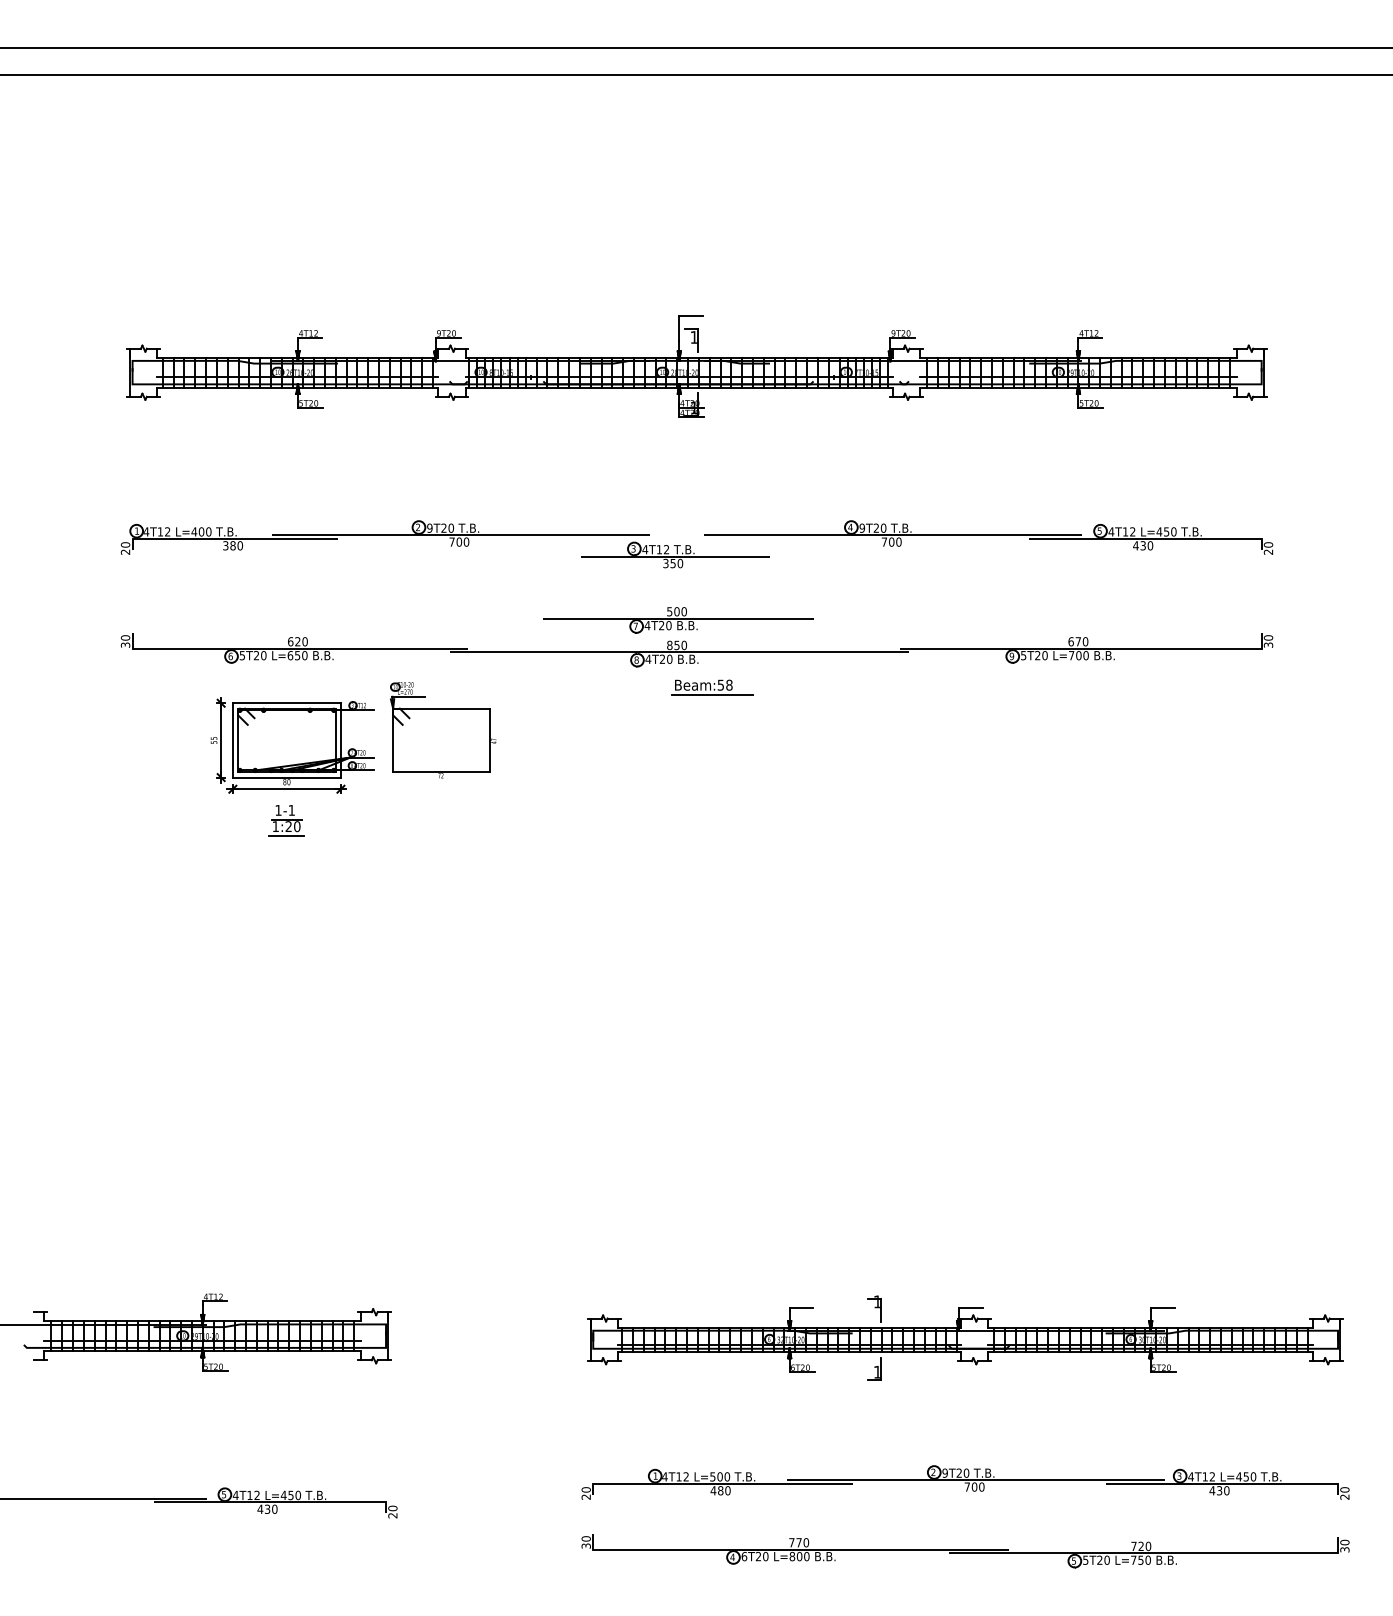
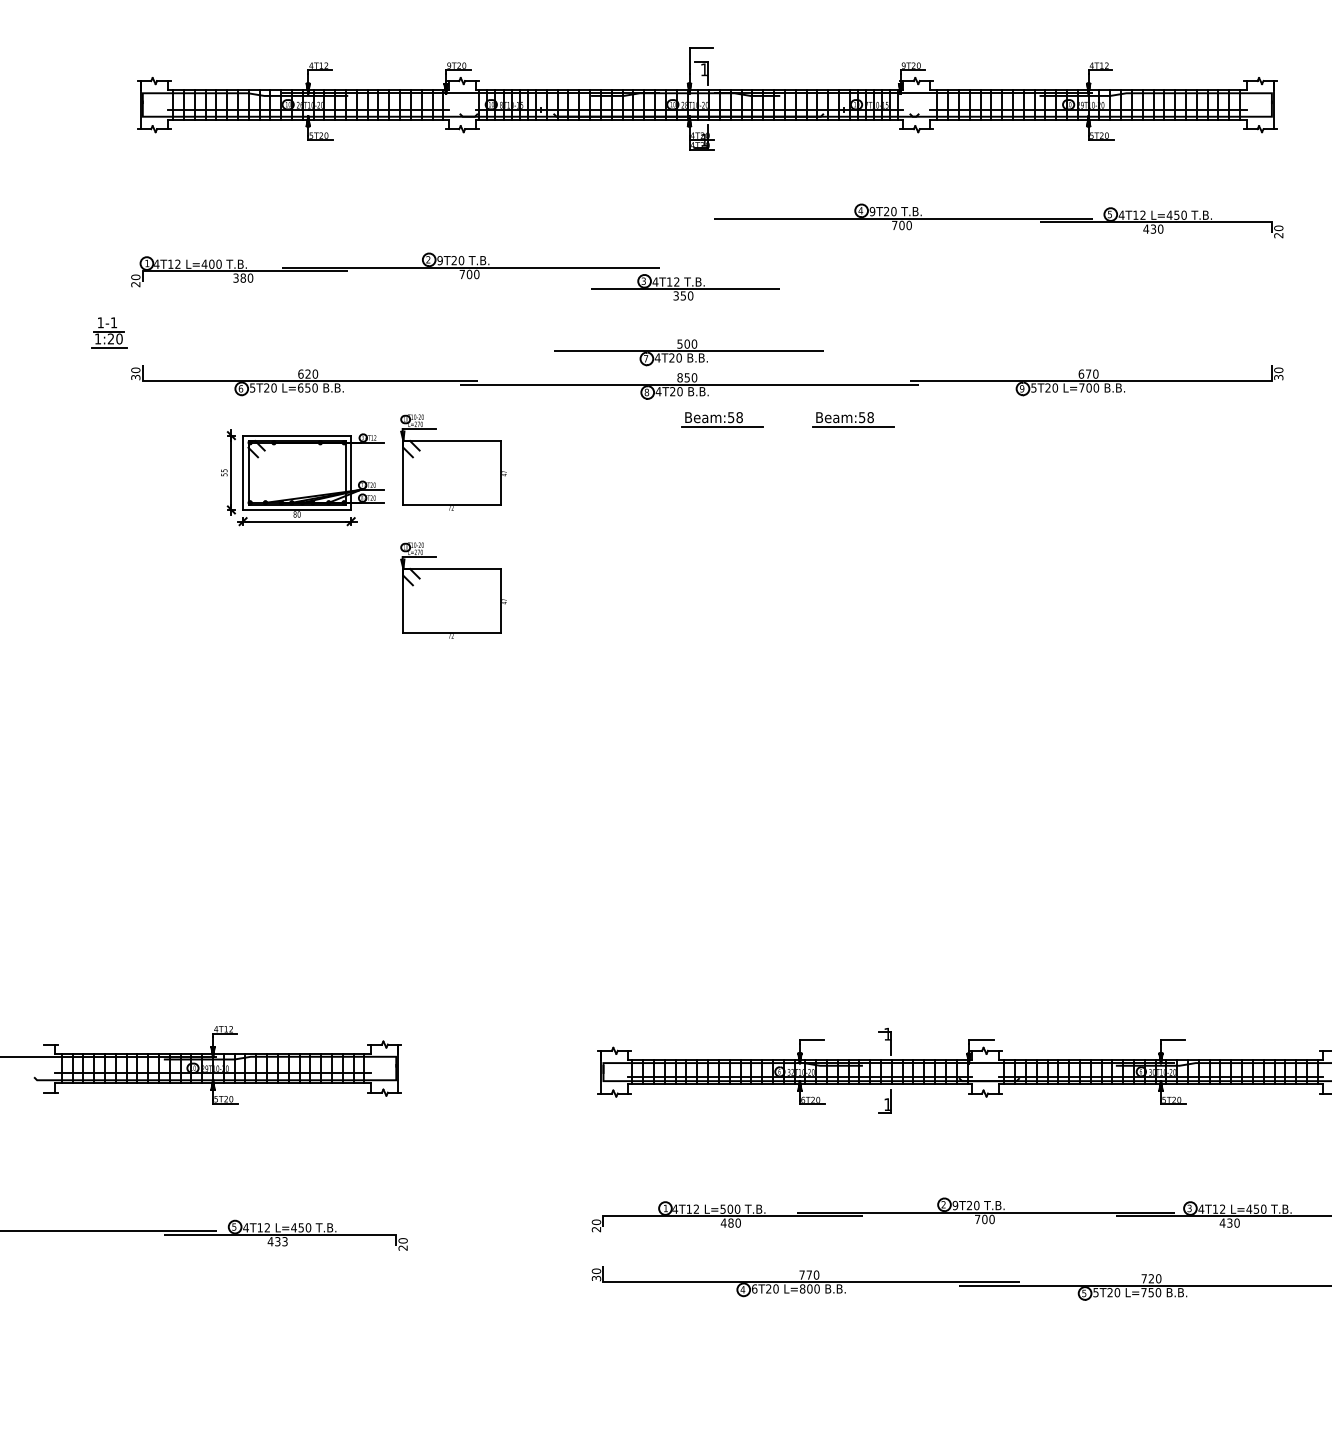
part: (988, 537) -> (998, 220), moved
part: (843, 687) -> (853, 419), added
part: (286, 820) -> (108, 332), moved
part: (443, 858) -> (453, 590), added
text: (274, 1508) -> (284, 1240), 430 -> 433

